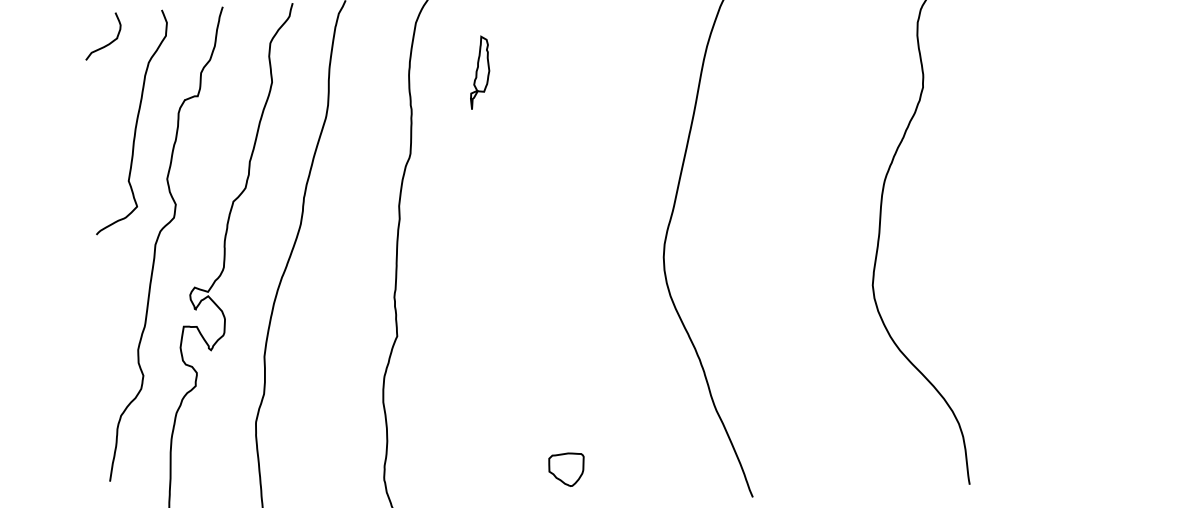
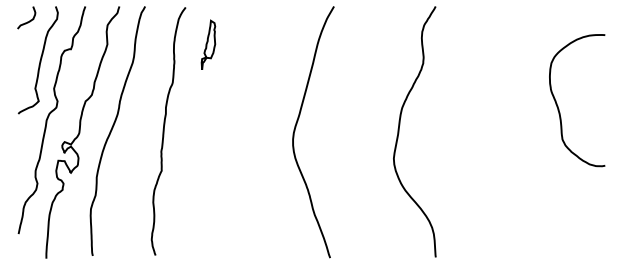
part: (477, 71) -> (207, 44), size x1.4
part: (566, 468) -> (240, 239), removed

